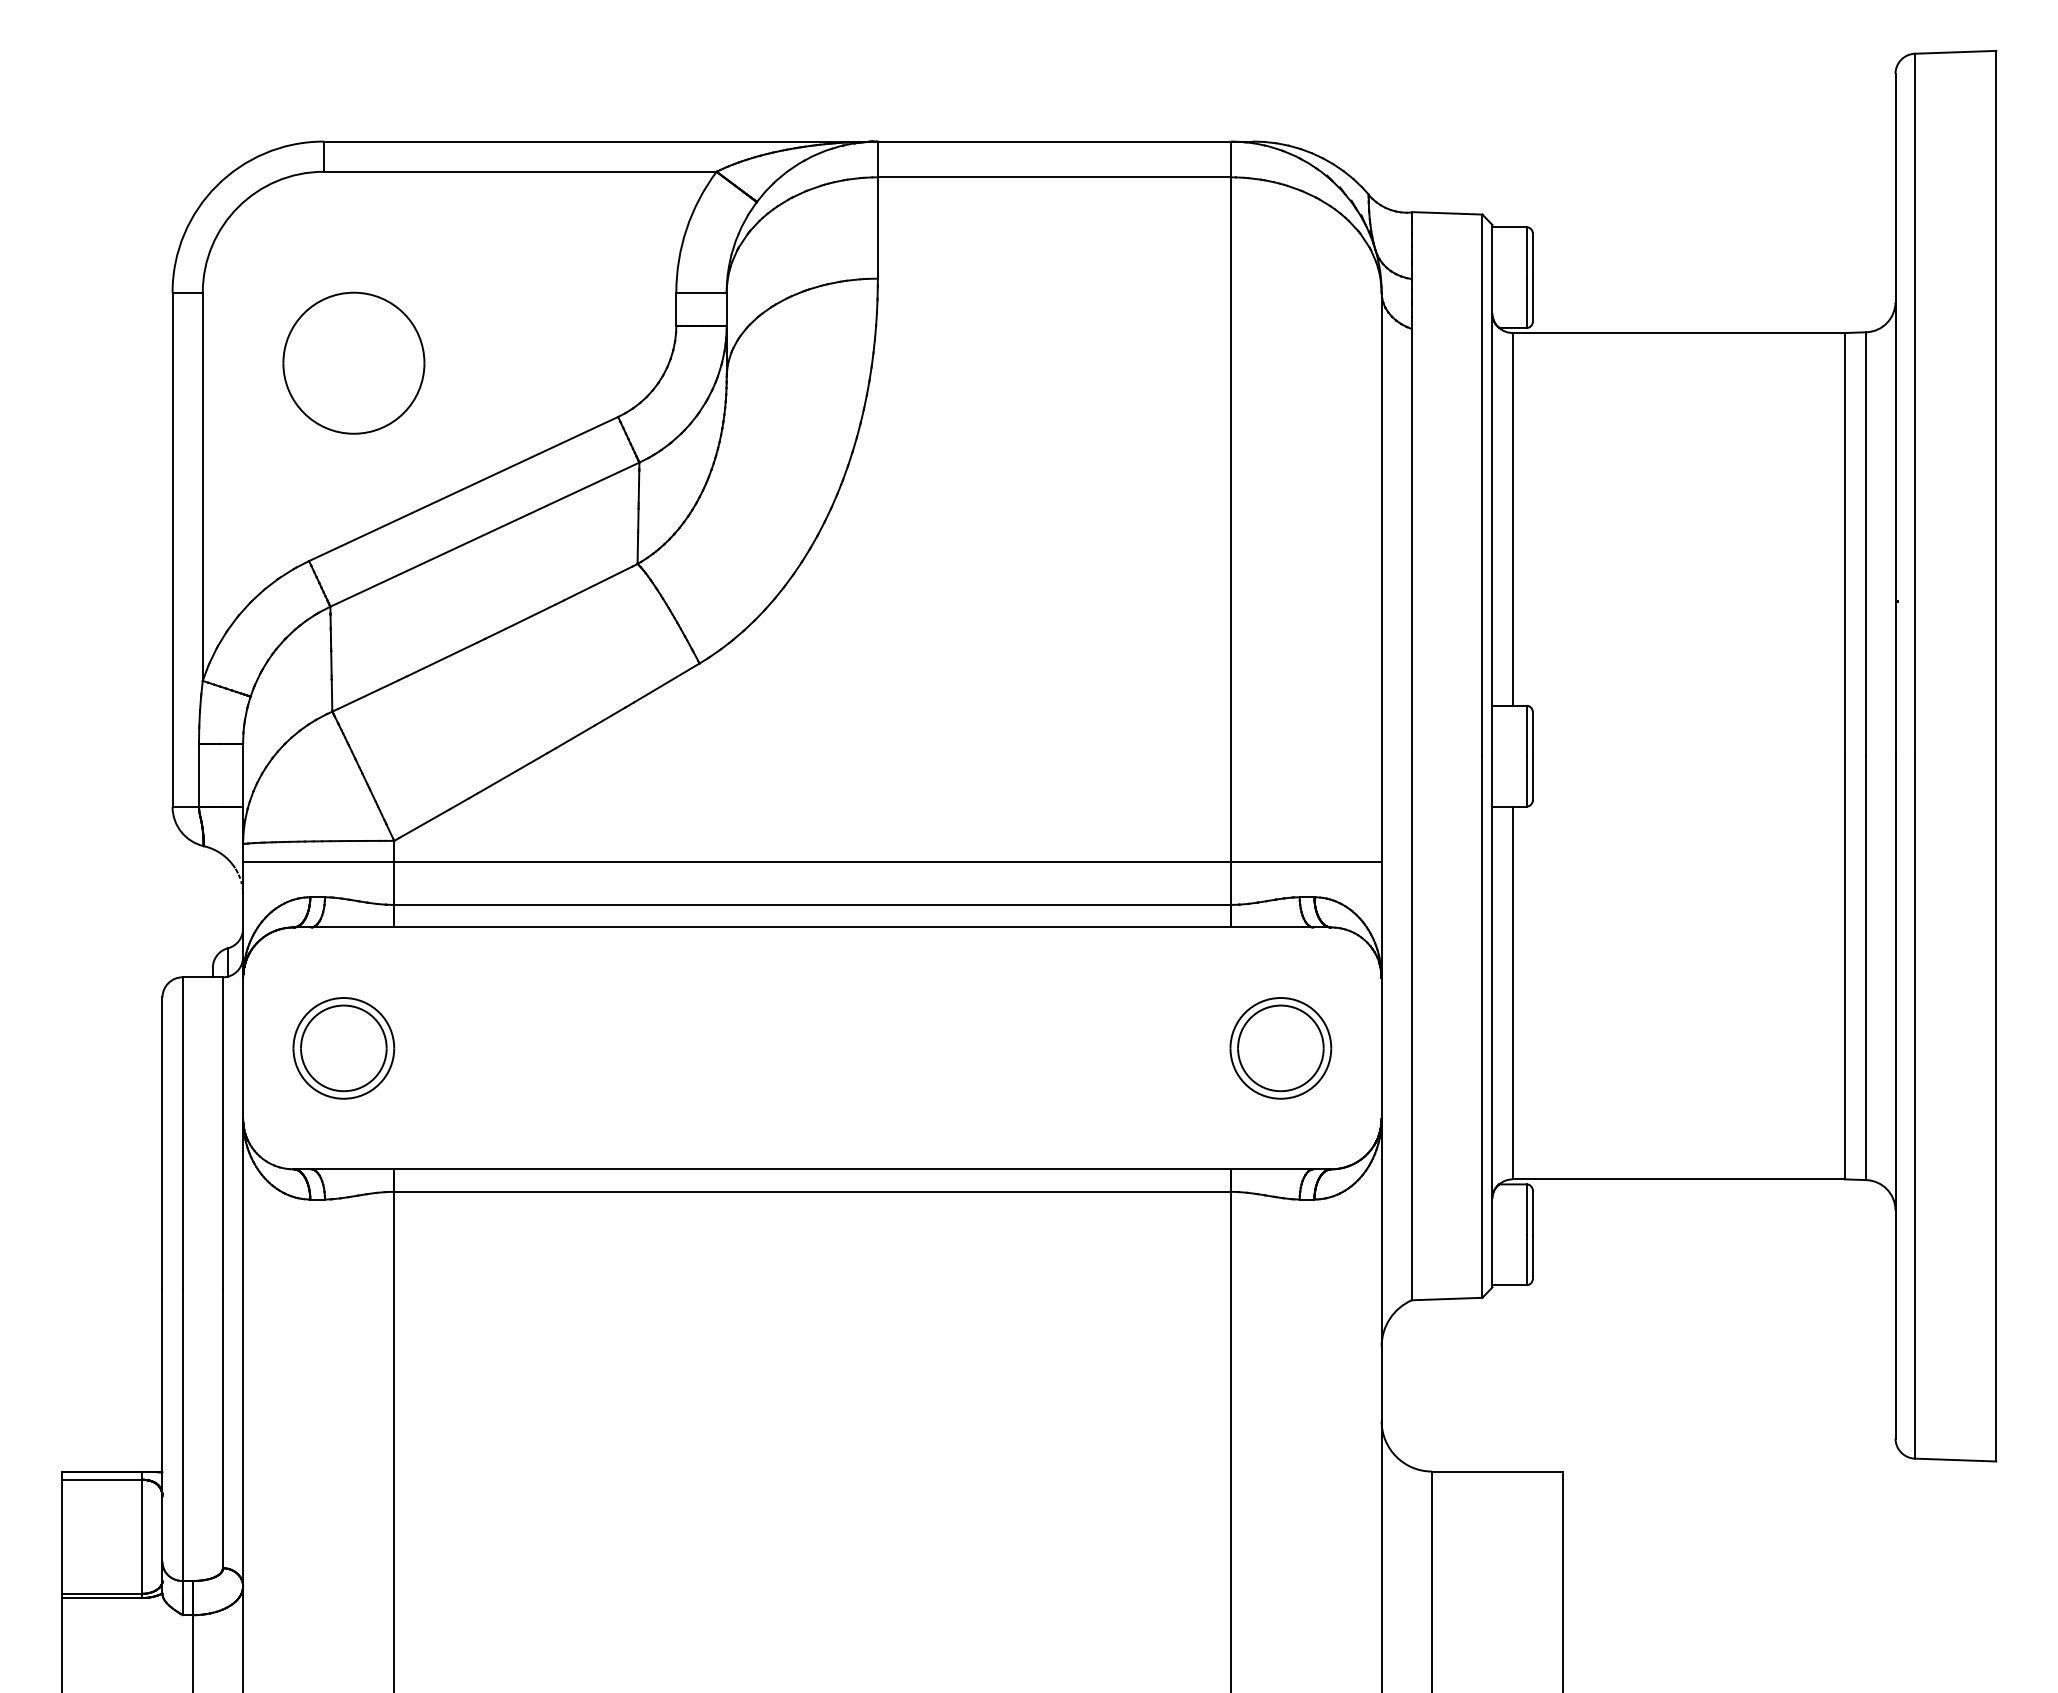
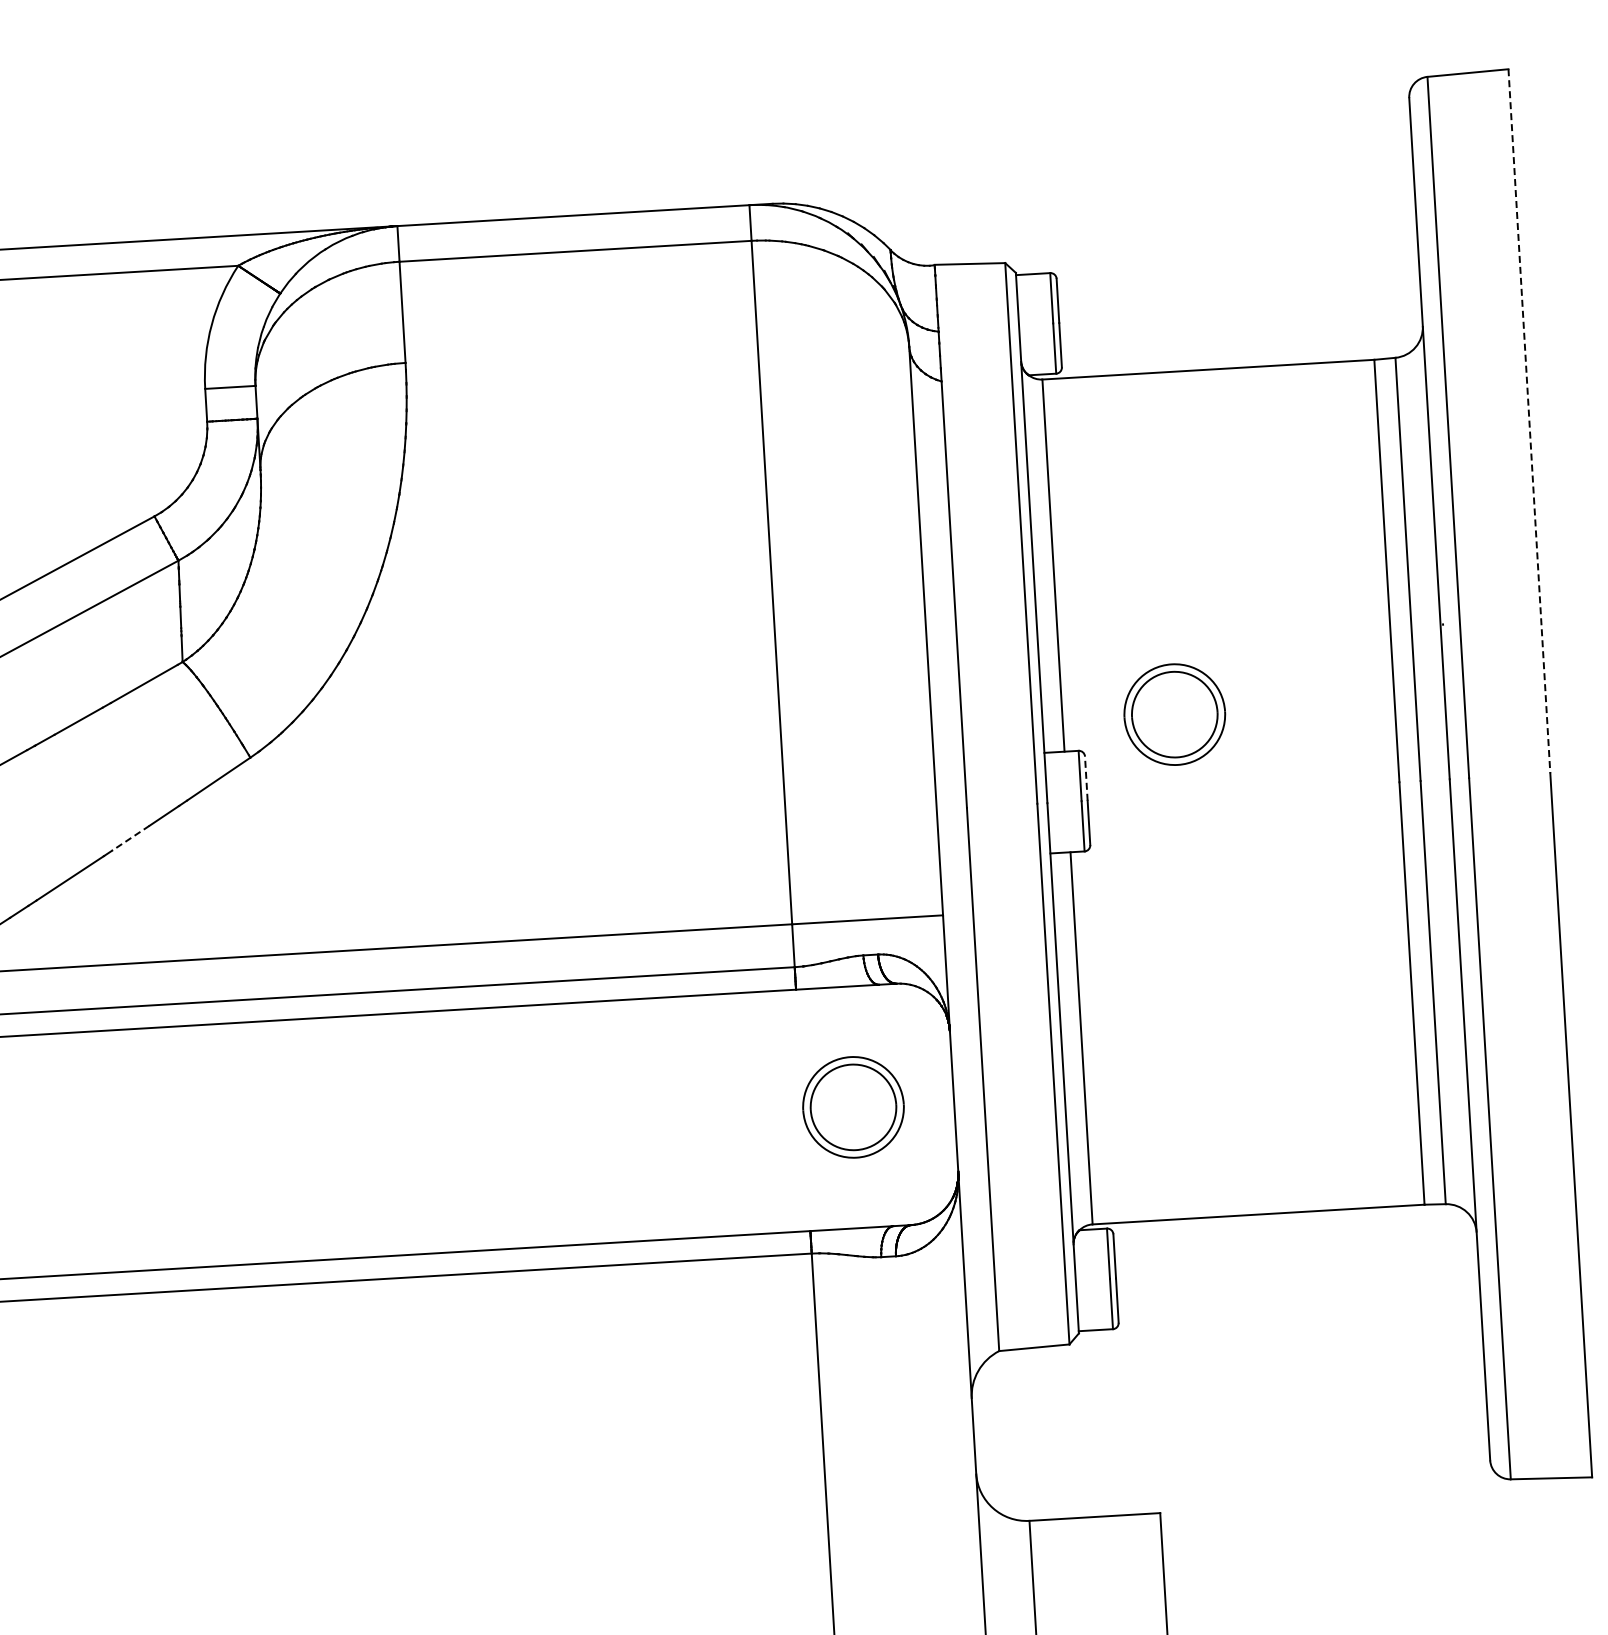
line: (1996, 403) -> (1529, 421), solid -> dashed
part: (1624, 675) -> (1174, 714), added
line: (1532, 733) -> (1086, 778), solid -> dashed
line: (575, 736) -> (130, 837), solid -> dashed

